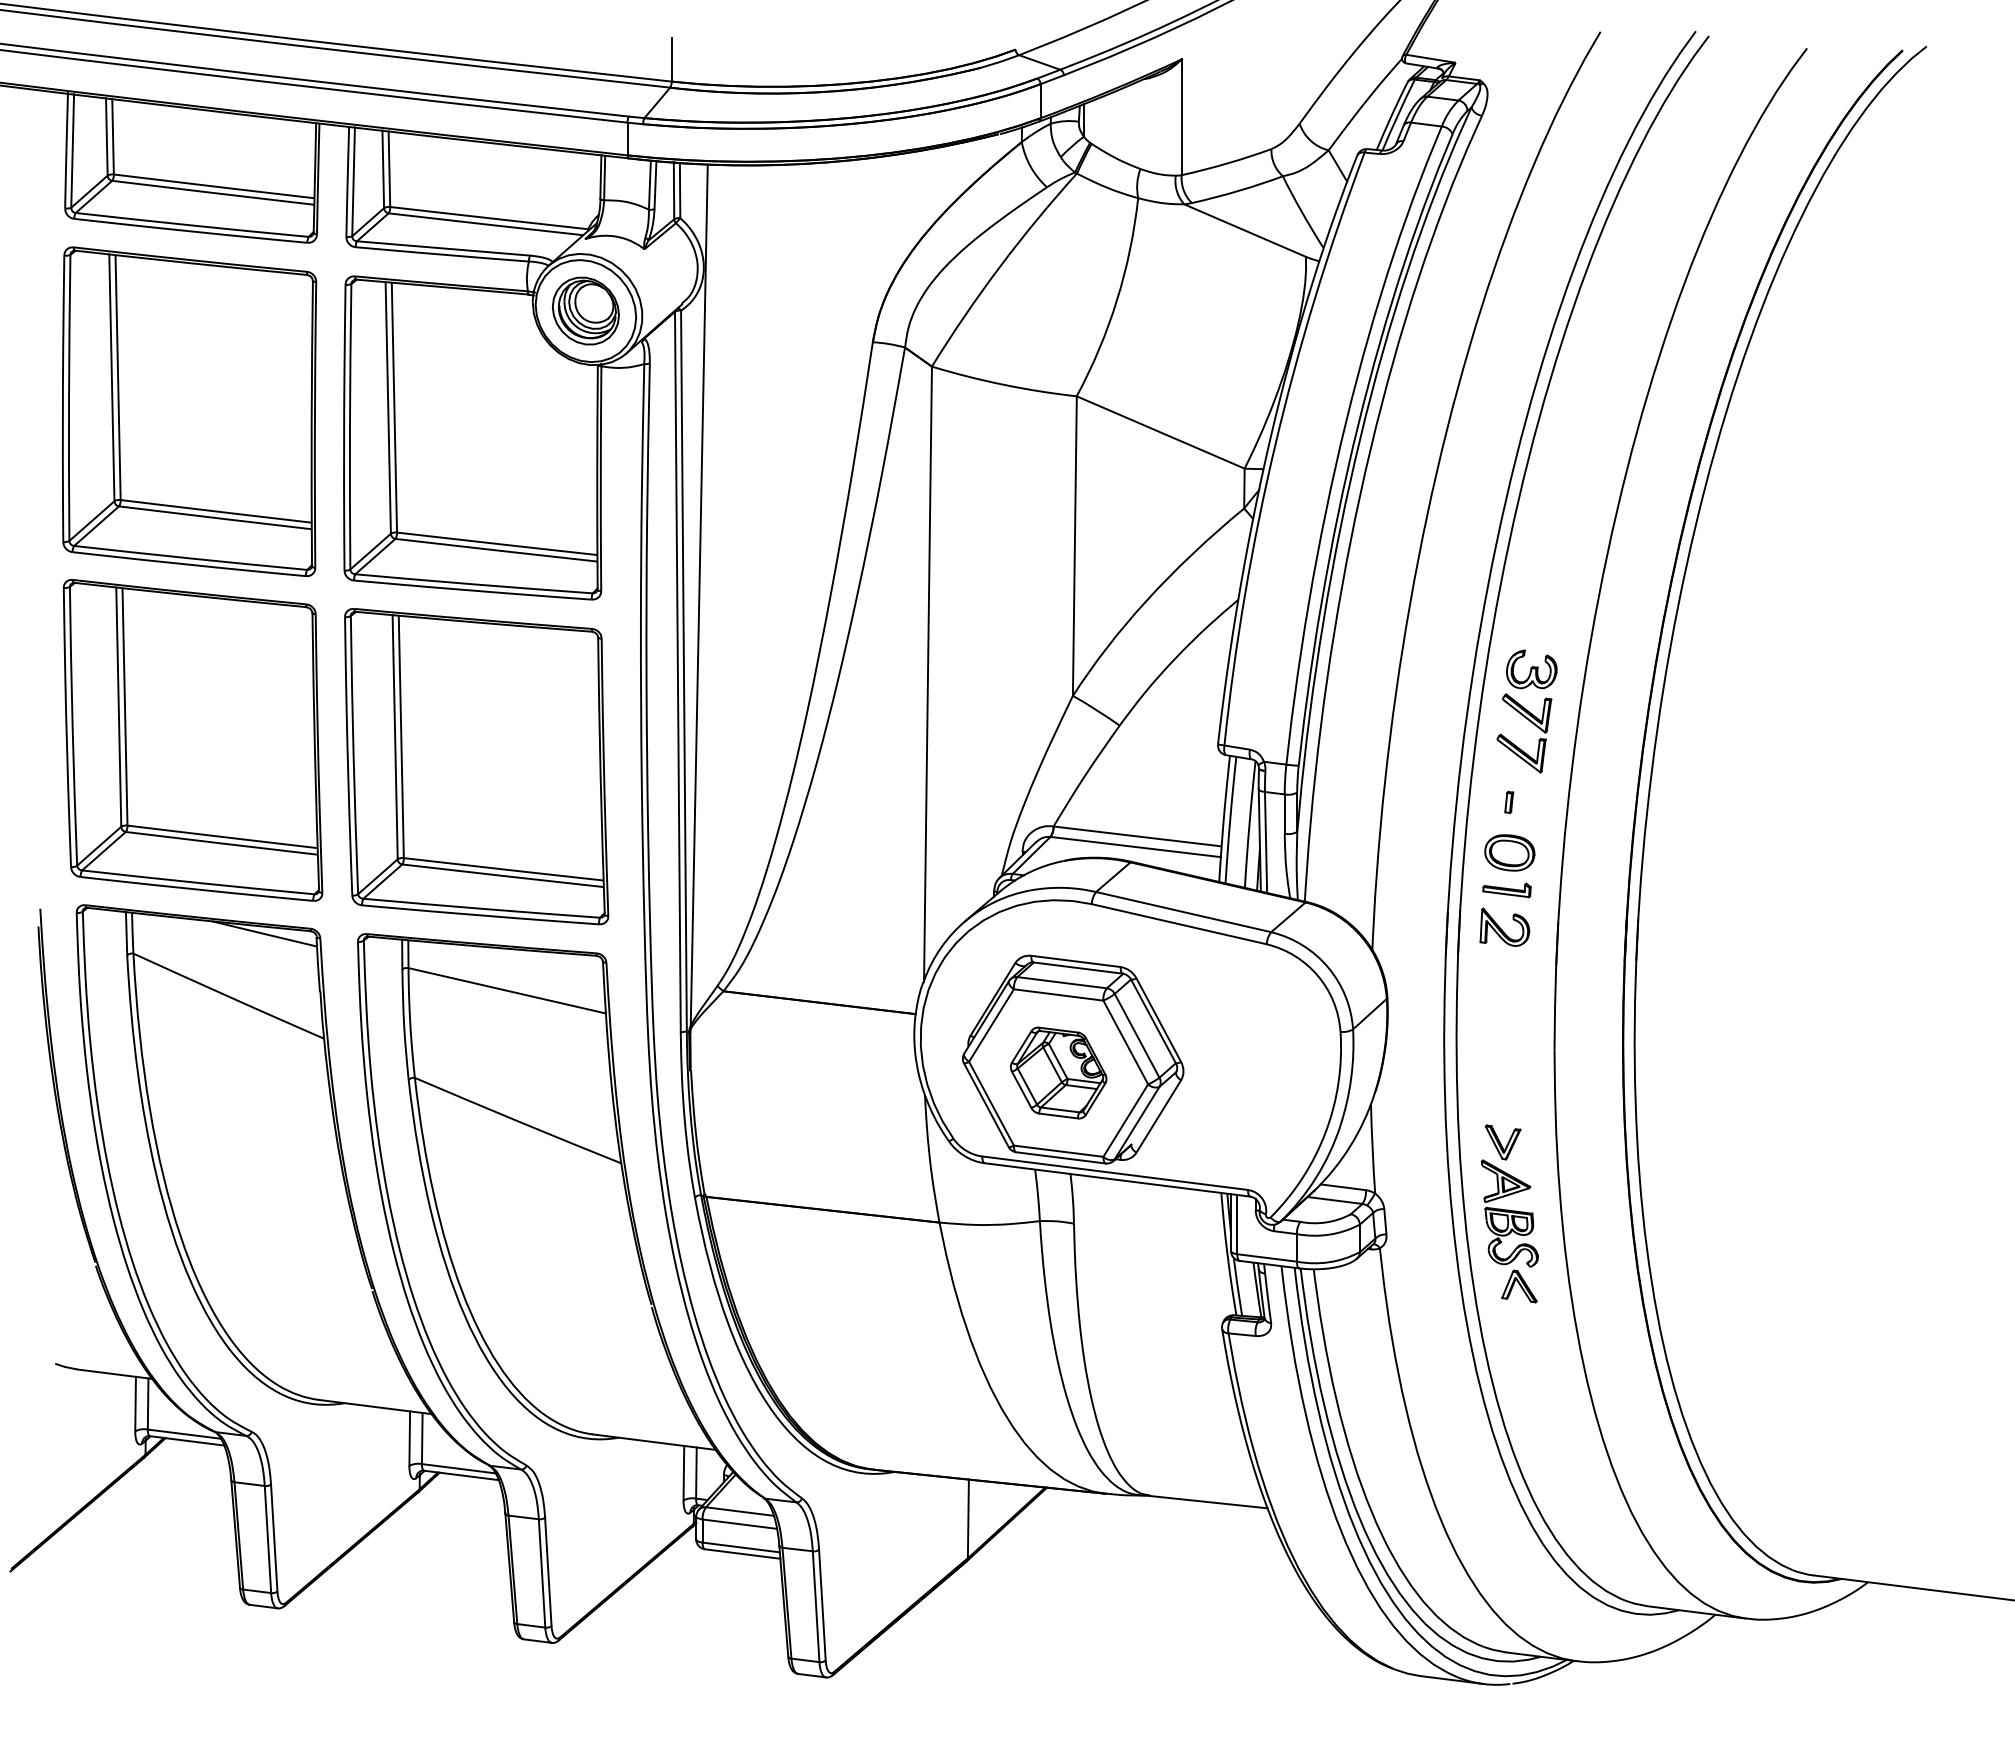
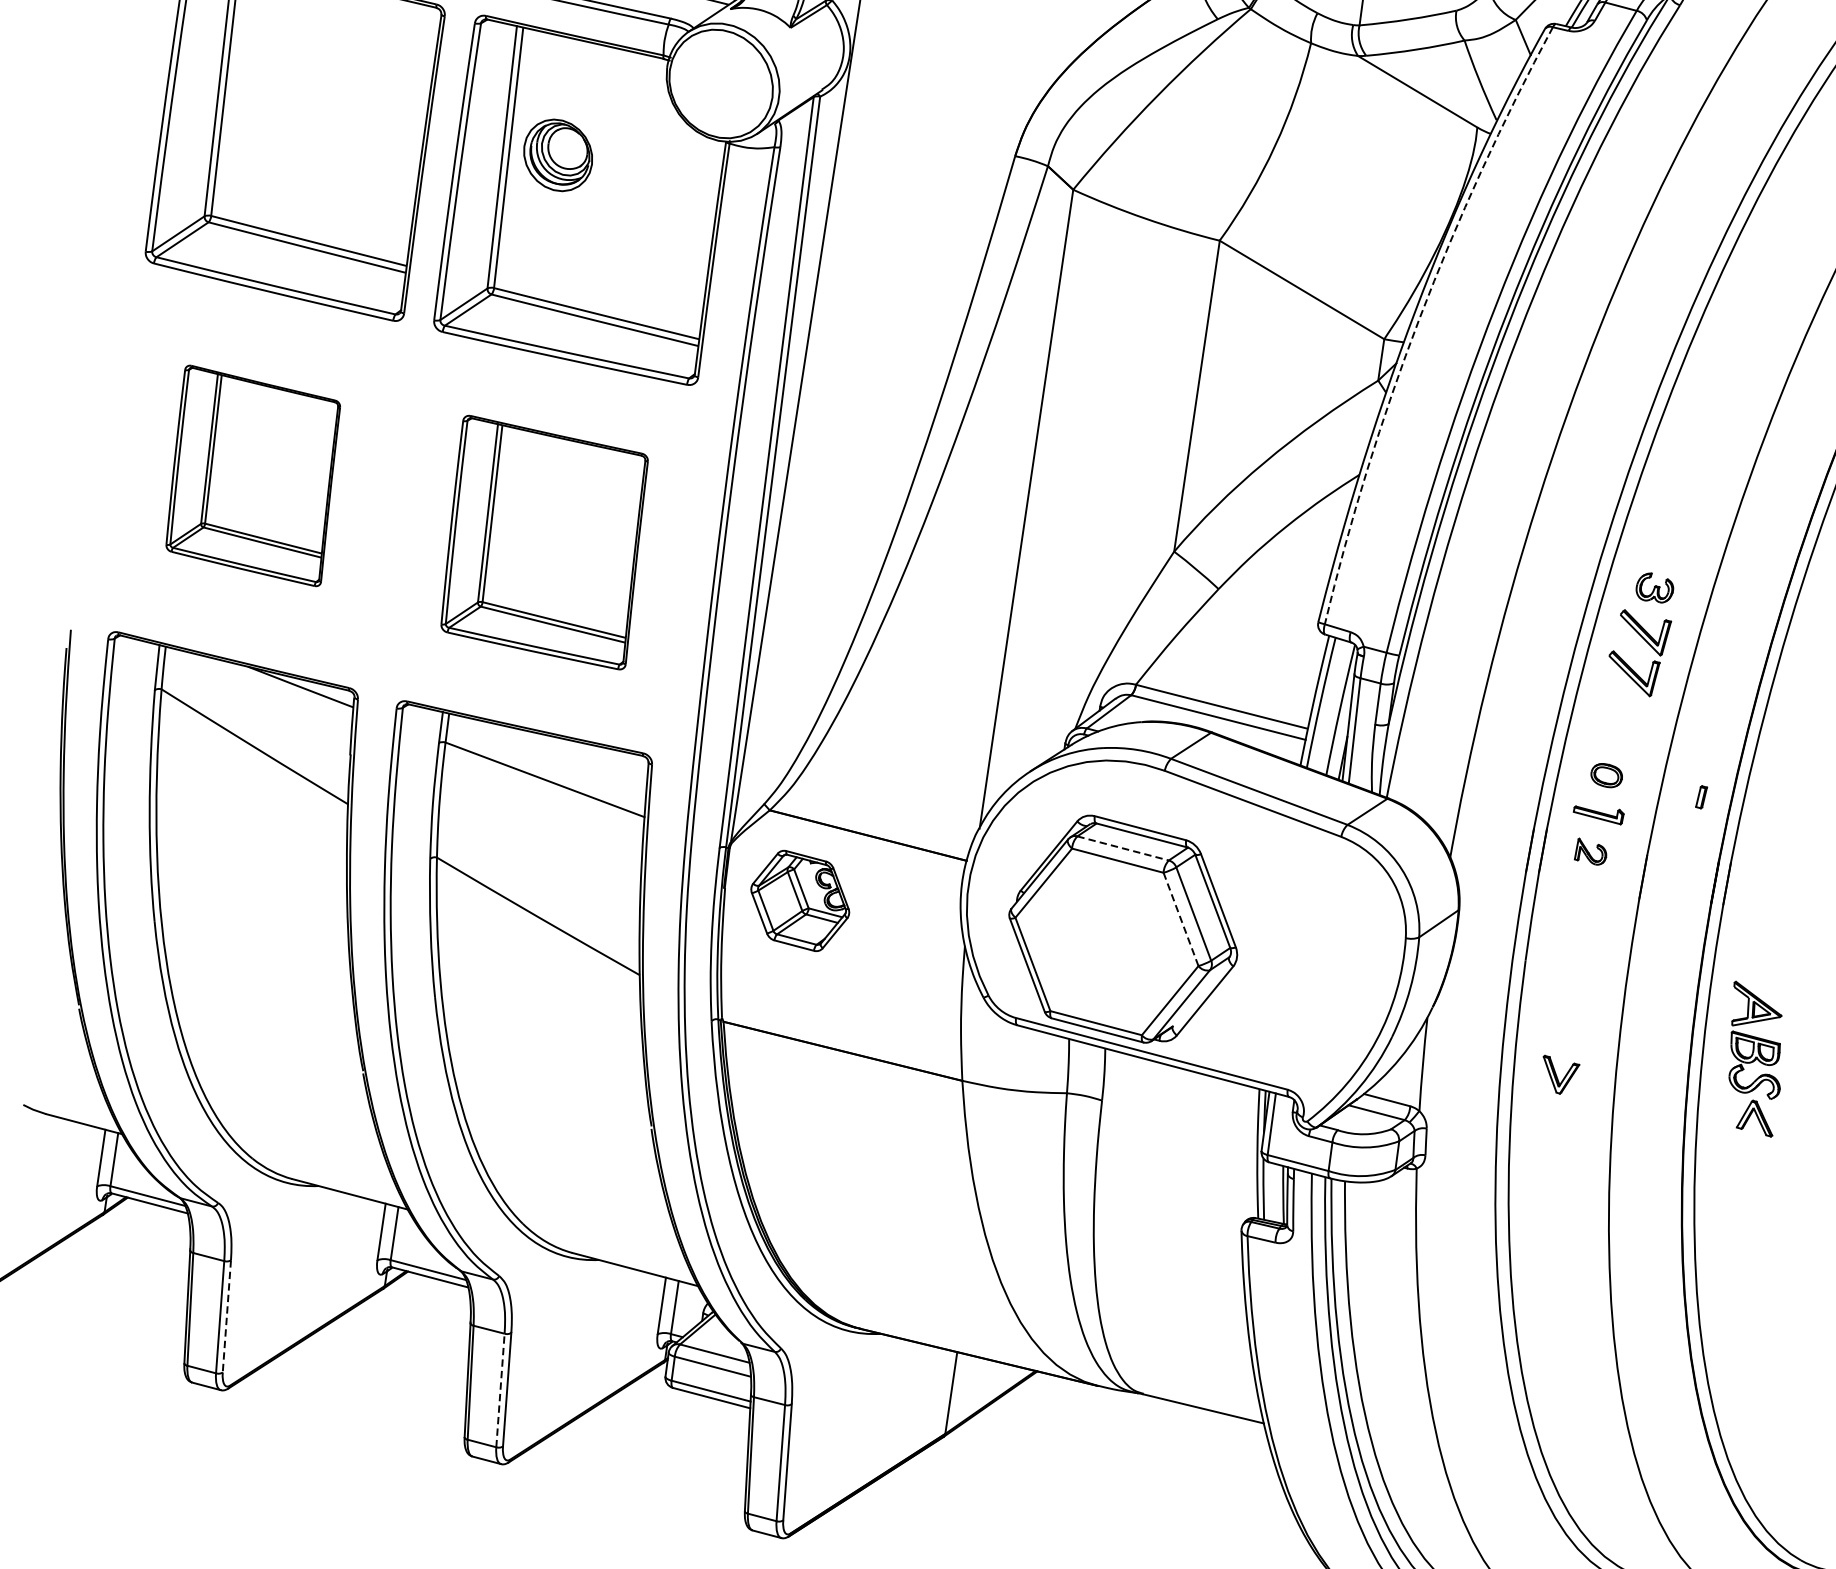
part: (585, 310) -> (557, 154), moved
arc: (1275, 444) -> (1419, 318), solid -> dashed
part: (1531, 669) -> (1654, 587), size x0.7
part: (192, 740) -> (252, 475), size x0.6
part: (476, 766) -> (544, 542), size x0.7
part: (1509, 801) -> (1701, 796), moved
part: (1509, 852) -> (1606, 775), size x0.6
part: (1504, 926) -> (1590, 851), size x0.6
line: (1062, 982) -> (1123, 848), solid -> dashed
line: (1125, 1042) -> (1180, 919), solid -> dashed
part: (1058, 1072) -> (800, 900), moved
part: (1509, 1231) -> (1753, 1059), moved
line: (274, 1537) -> (227, 1316), solid -> dashed
line: (542, 1572) -> (501, 1389), solid -> dashed

